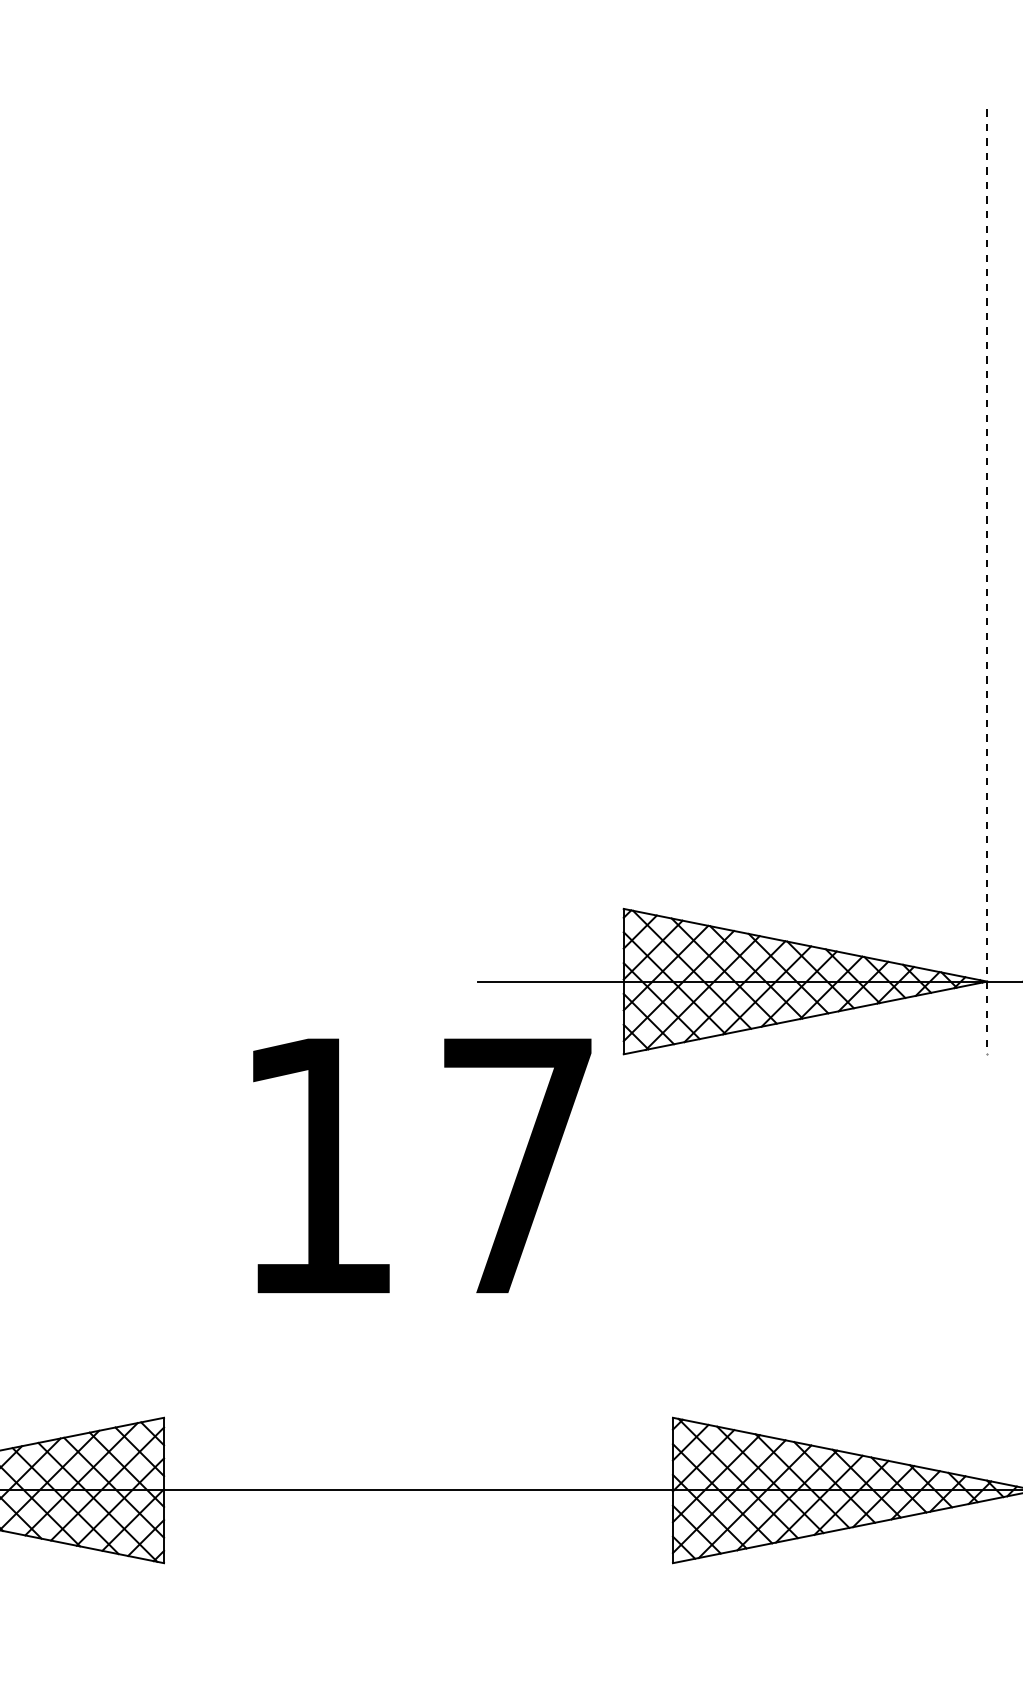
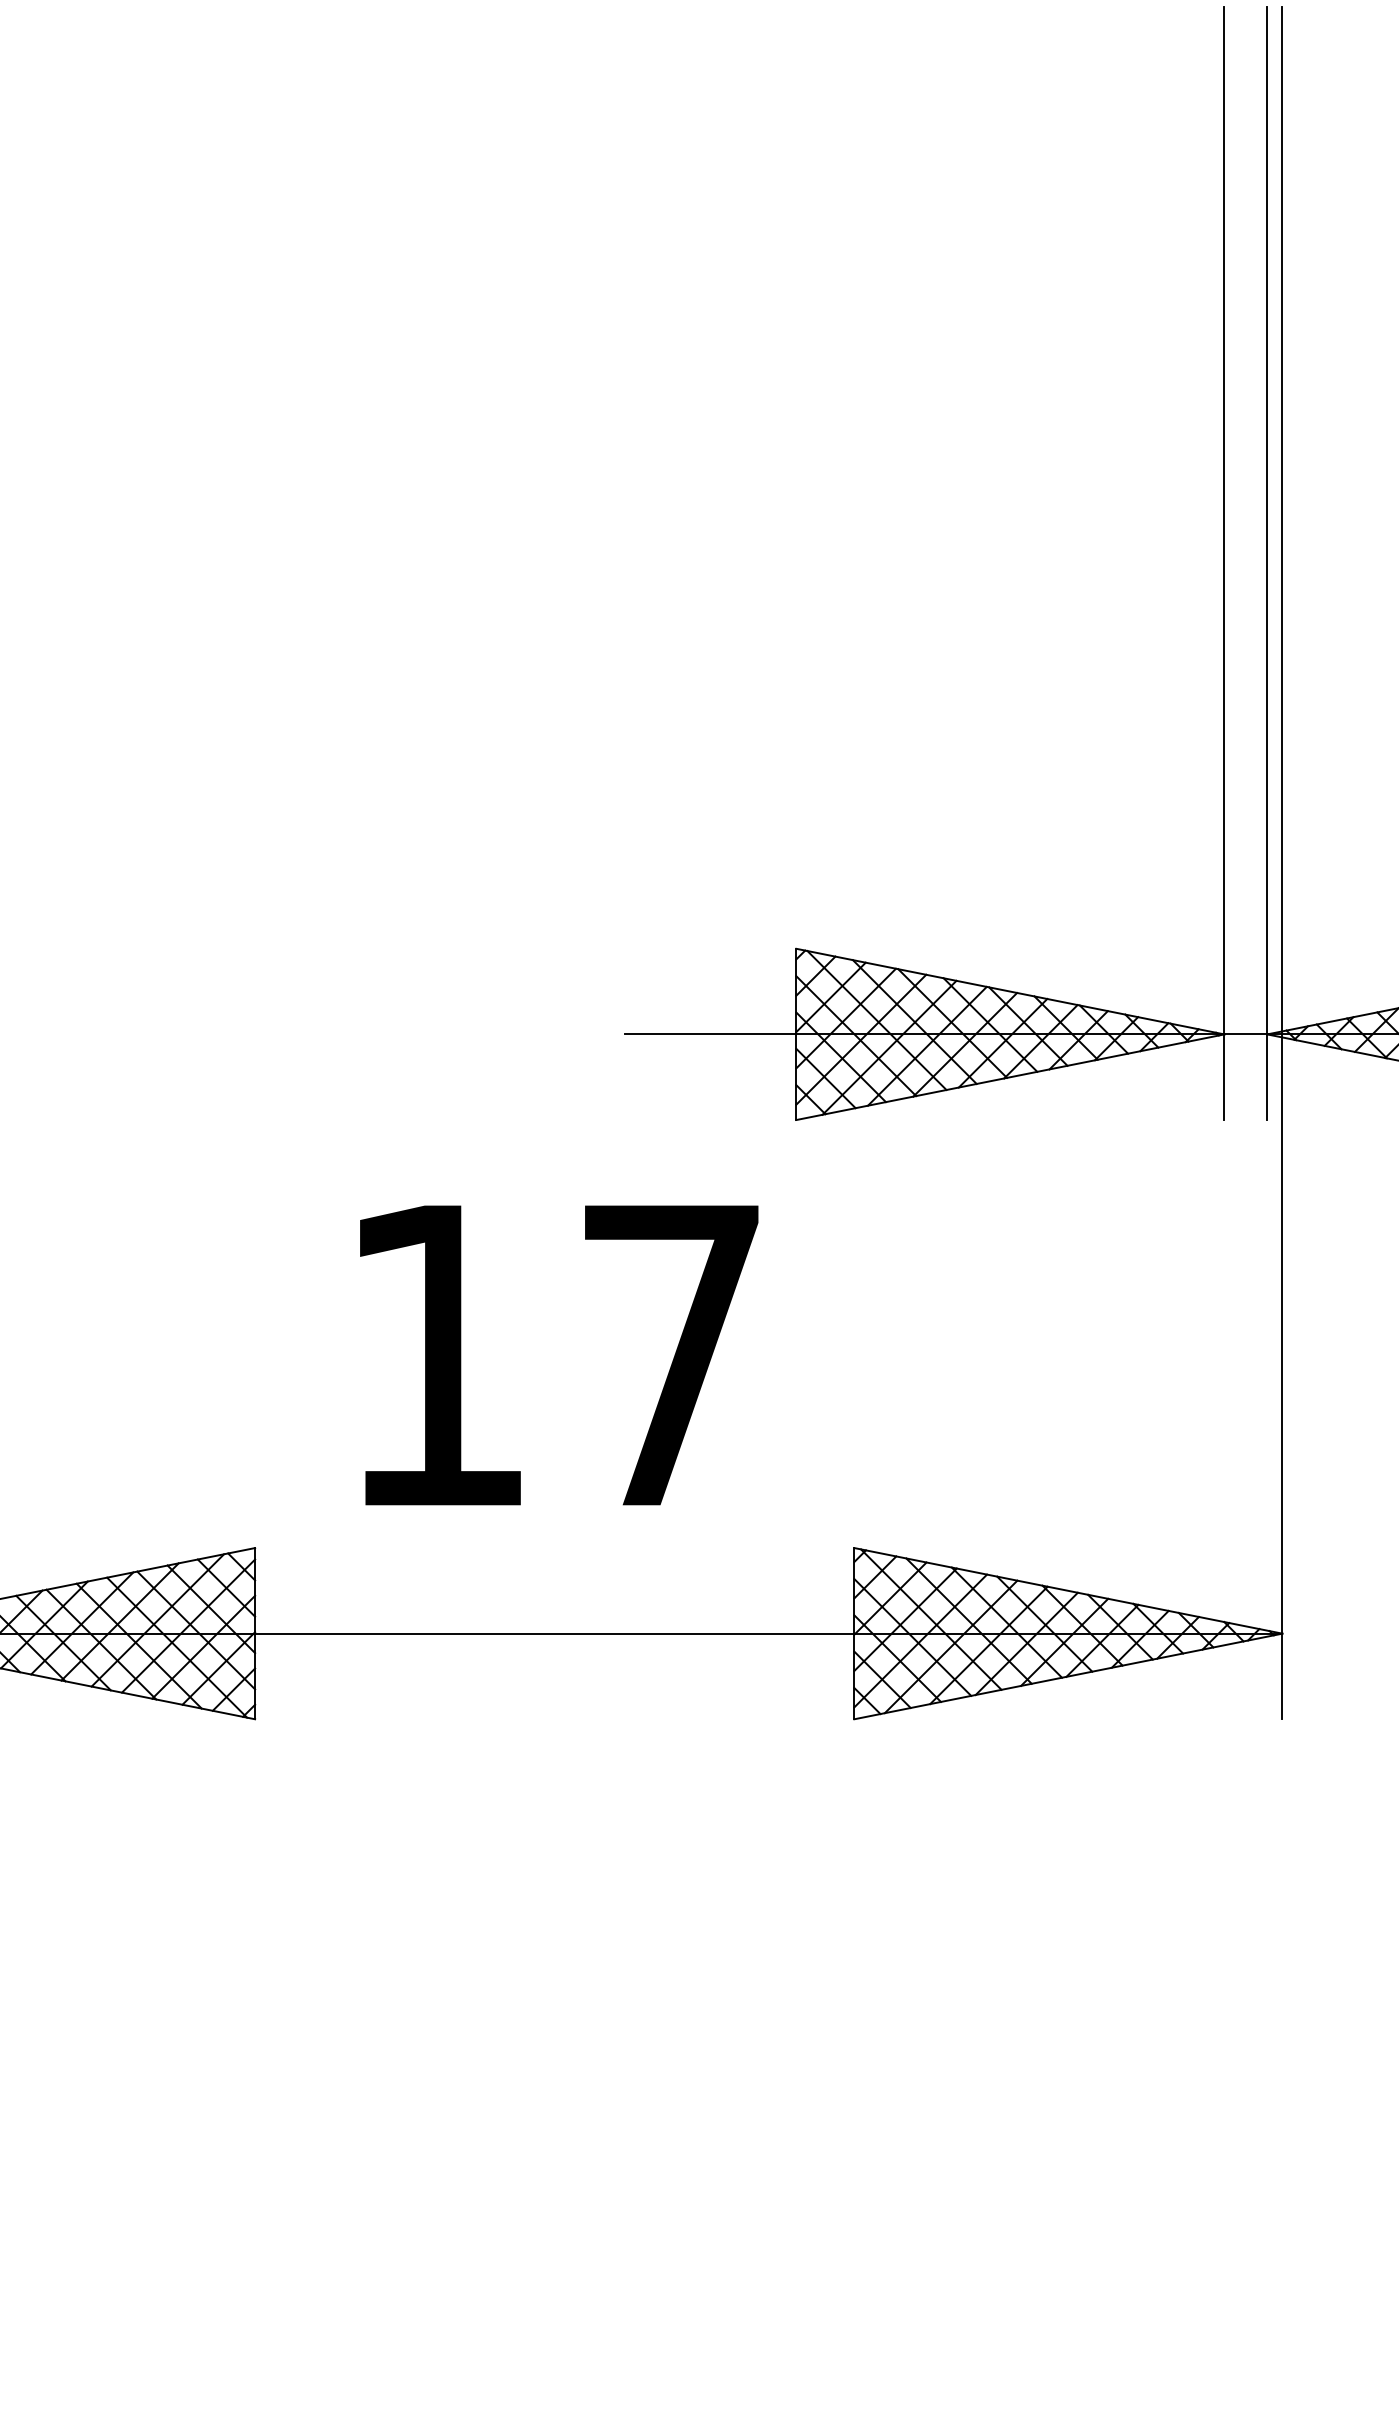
line: (987, 582) -> (1224, 564), dashed -> solid
text: (422, 1165) -> (559, 1355), moved

